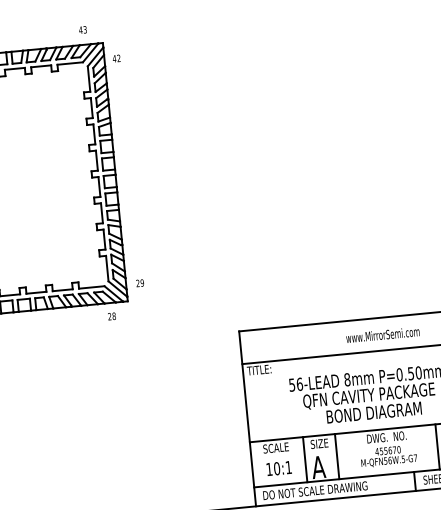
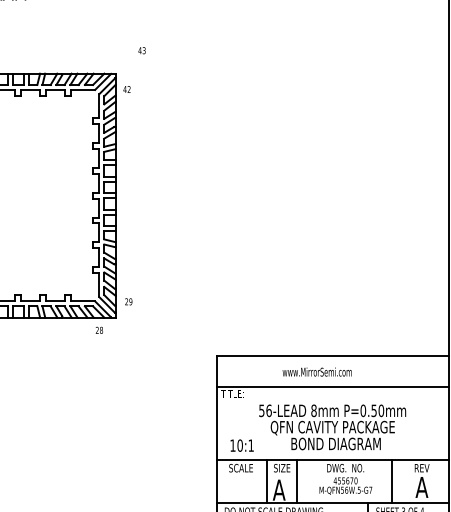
text: (82, 29) -> (141, 50), moved
text: (382, 334) -> (316, 371), moved
text: (278, 468) -> (241, 445), moved

